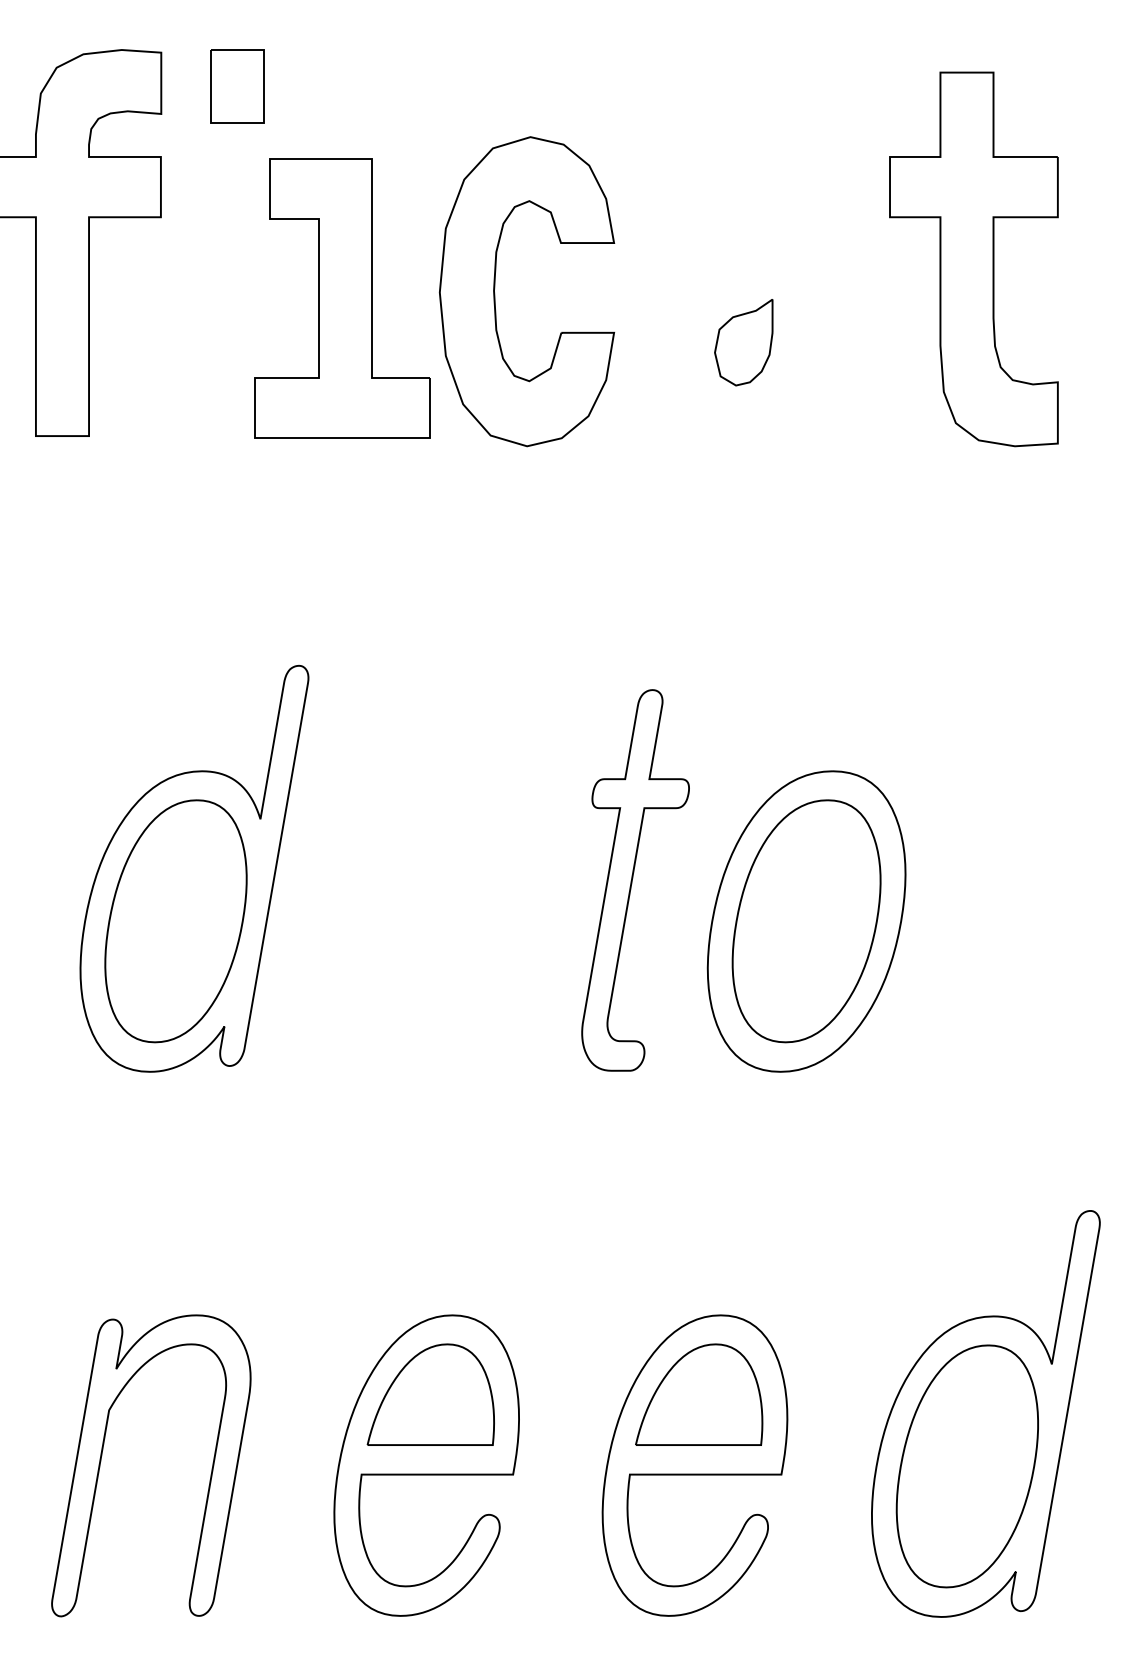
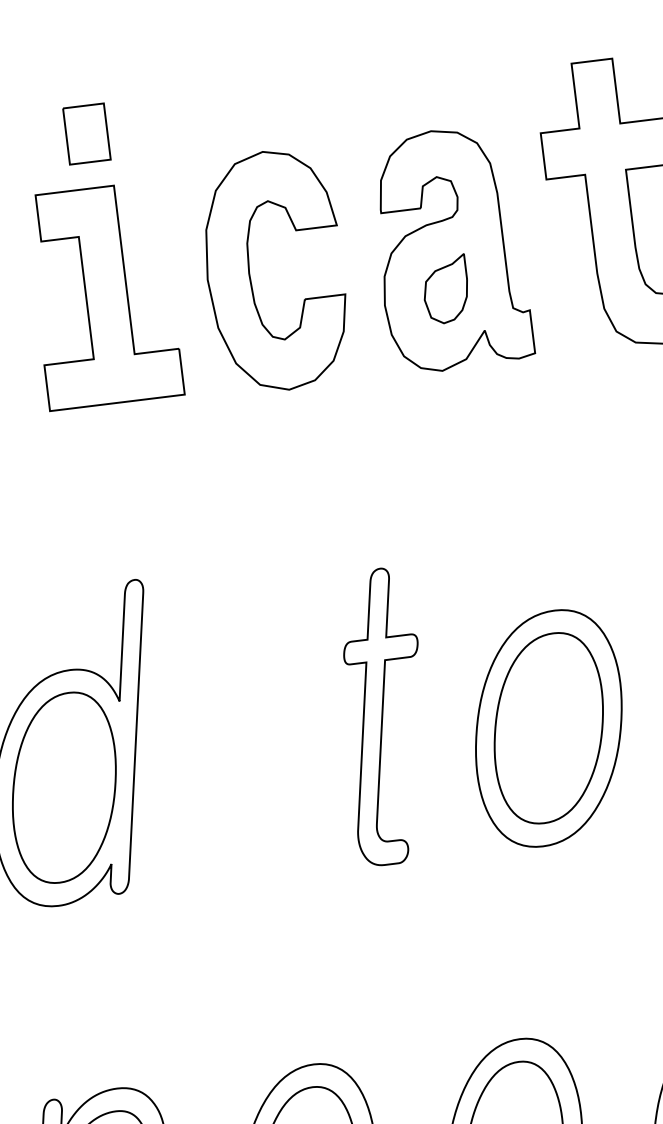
part: (237, 86) -> (86, 134), moved
part: (755, 291) -> (450, 249), added
part: (342, 298) -> (104, 295), moved
part: (635, 880) -> (385, 716), moved

